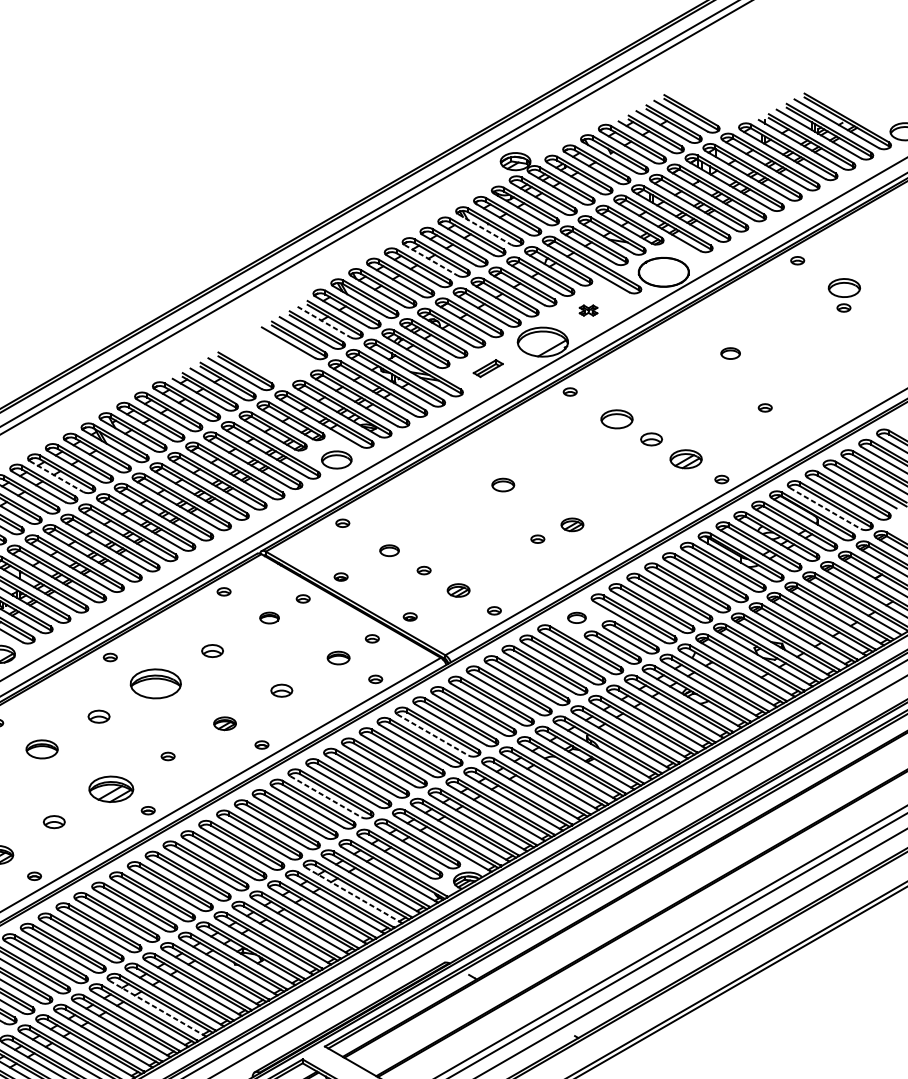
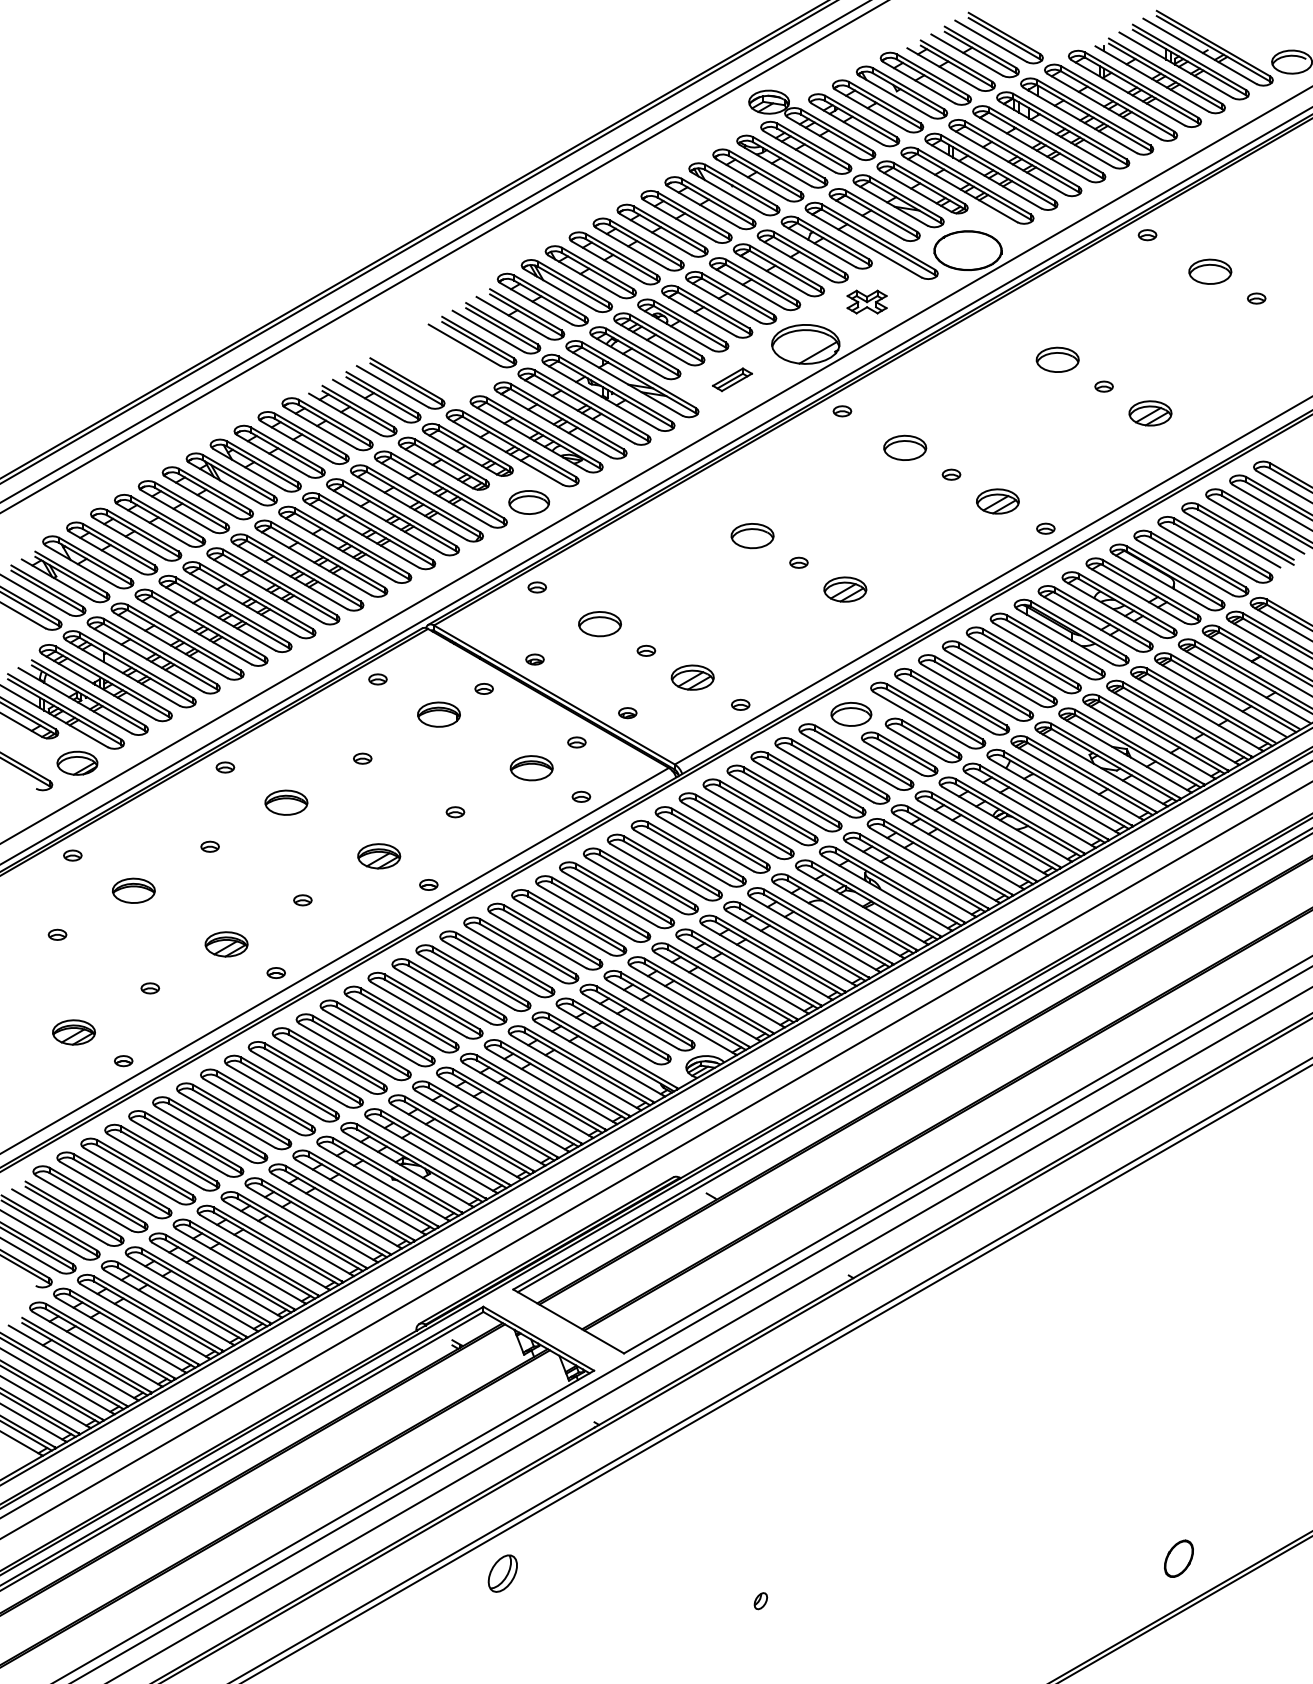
line: (485, 229) -> (728, 193), dashed -> solid
line: (431, 260) -> (656, 234), dashed -> solid
part: (843, 307) -> (1256, 298), moved
part: (588, 310) -> (866, 301), size x1.67
line: (324, 322) -> (512, 317), dashed -> solid
part: (730, 353) -> (1057, 359), size x1.67
part: (799, 393) -> (1150, 413), added
part: (764, 407) -> (1103, 386), moved
part: (651, 439) -> (951, 474), size x0.62
line: (56, 477) -> (153, 525), dashed -> solid
part: (503, 485) -> (752, 536), size x1.43
line: (825, 508) -> (1185, 567), dashed -> solid
part: (572, 524) -> (845, 589), size x1.43
part: (537, 538) -> (798, 562), moved
part: (389, 550) -> (599, 624), size x1.67
part: (458, 590) -> (692, 677), size x1.43
part: (269, 617) -> (438, 714), size x1.67
part: (577, 617) -> (851, 714), size x1.67
part: (212, 650) -> (362, 758), size x0.62
part: (338, 658) -> (531, 768), size x1.43
part: (155, 683) -> (286, 802), size x0.62
part: (281, 691) -> (455, 812), size x0.62
part: (98, 716) -> (209, 846), size x0.62
part: (225, 723) -> (379, 856), size x1.43
line: (433, 734) -> (658, 871), dashed -> solid
part: (111, 789) -> (226, 944), size x0.71
line: (326, 796) -> (515, 954), dashed -> solid
part: (54, 822) -> (150, 988), size x0.62
line: (354, 895) -> (552, 1086), dashed -> solid
line: (157, 1008) -> (288, 1238), dashed -> solid

